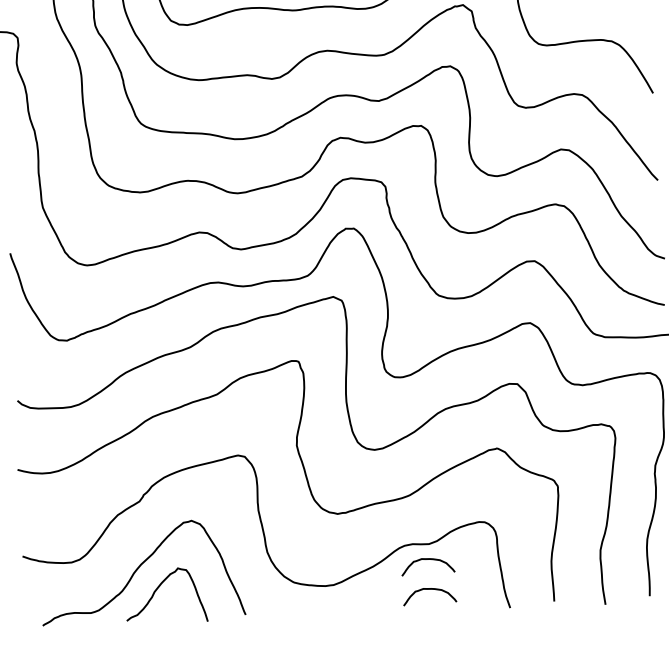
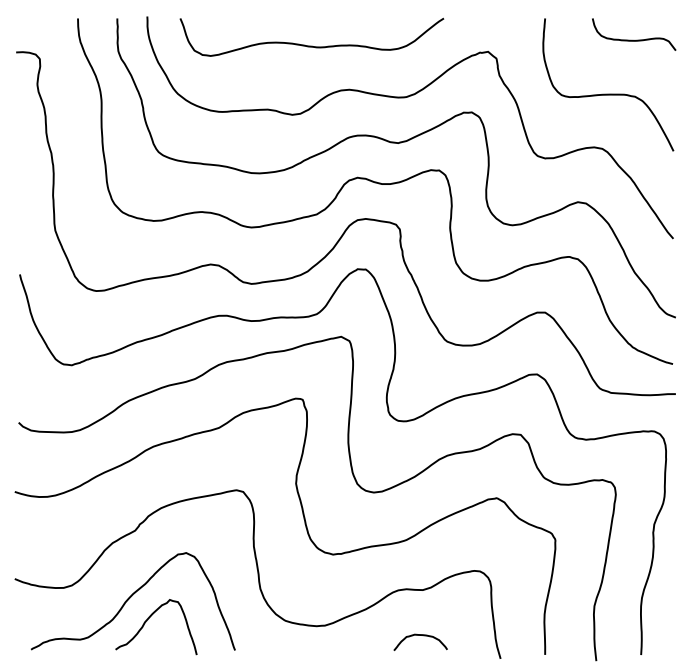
curve: (430, 560) -> (423, 606), removed

